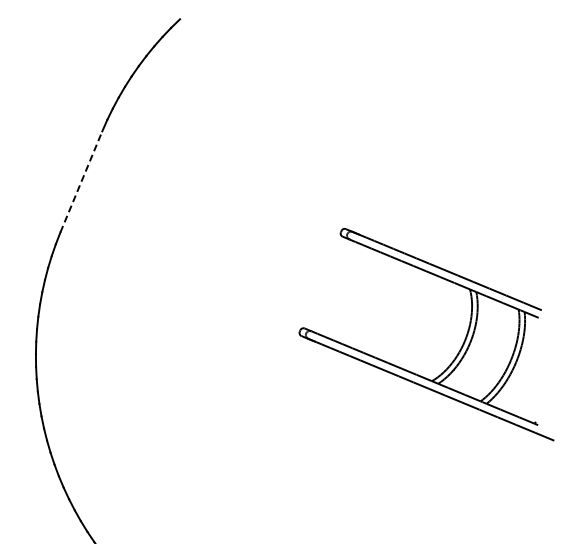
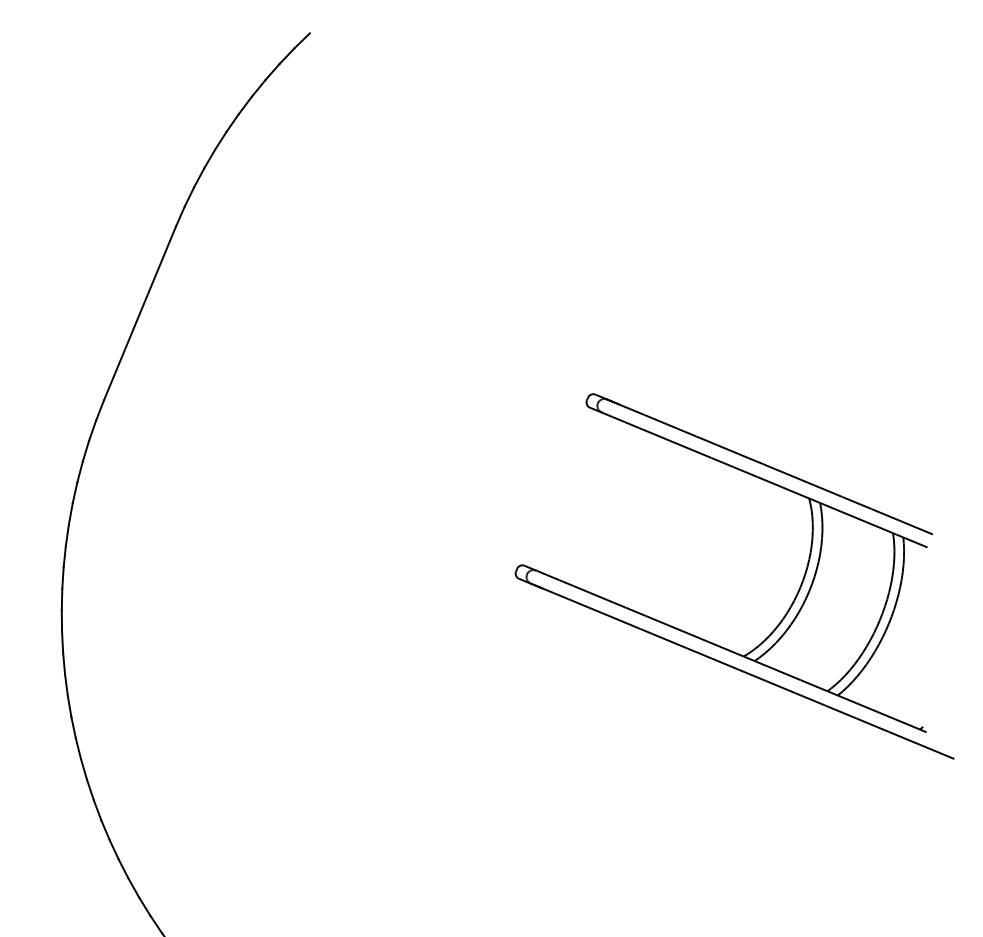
line: (81, 181) -> (140, 312), dashed -> solid

